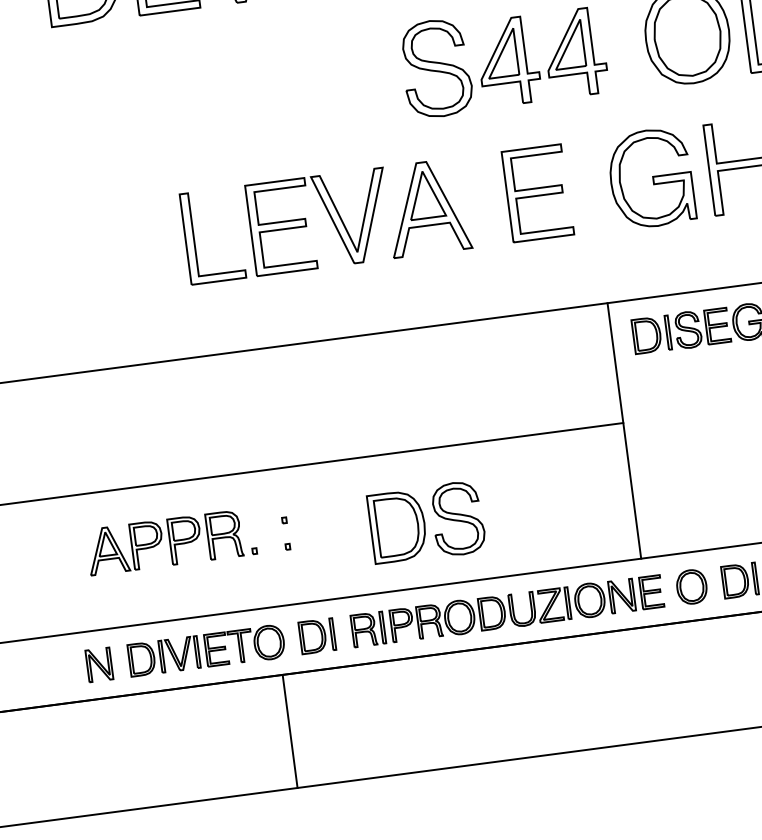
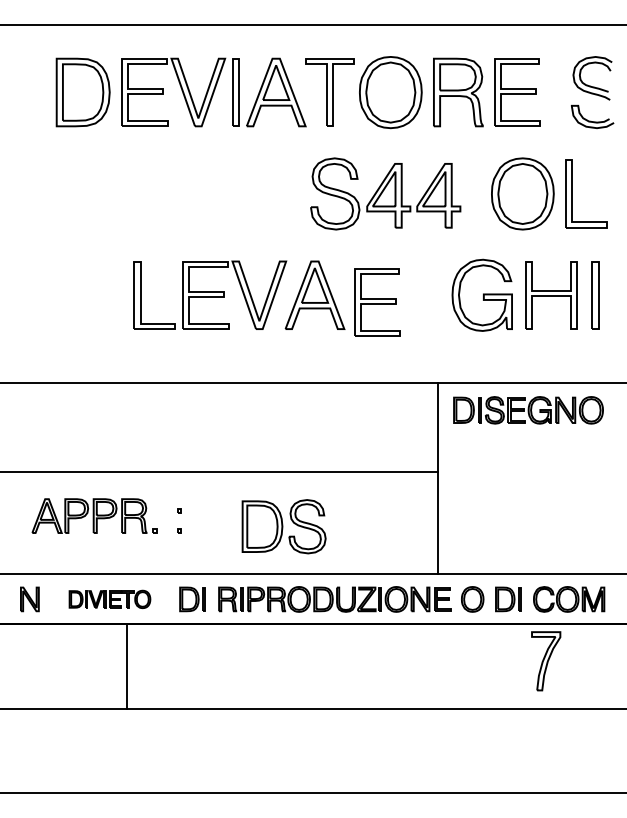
part: (537, 193) -> (377, 302), moved
part: (205, 651) -> (109, 599), size x0.7
line: (289, 731) -> (126, 666), moved

